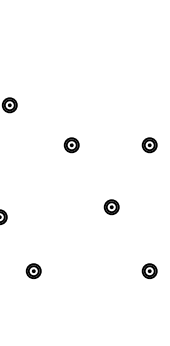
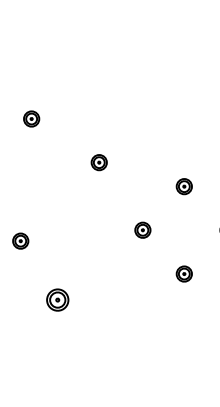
part: (148, 145) -> (183, 186), moved
part: (33, 270) -> (57, 299), size x1.4
part: (148, 270) -> (183, 273), moved

